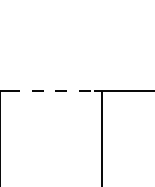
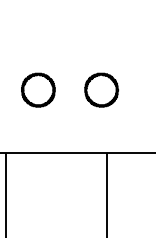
part: (33, 27) -> (38, 89), added
part: (96, 27) -> (101, 89), added
line: (51, 91) -> (56, 153), dashed -> solid

